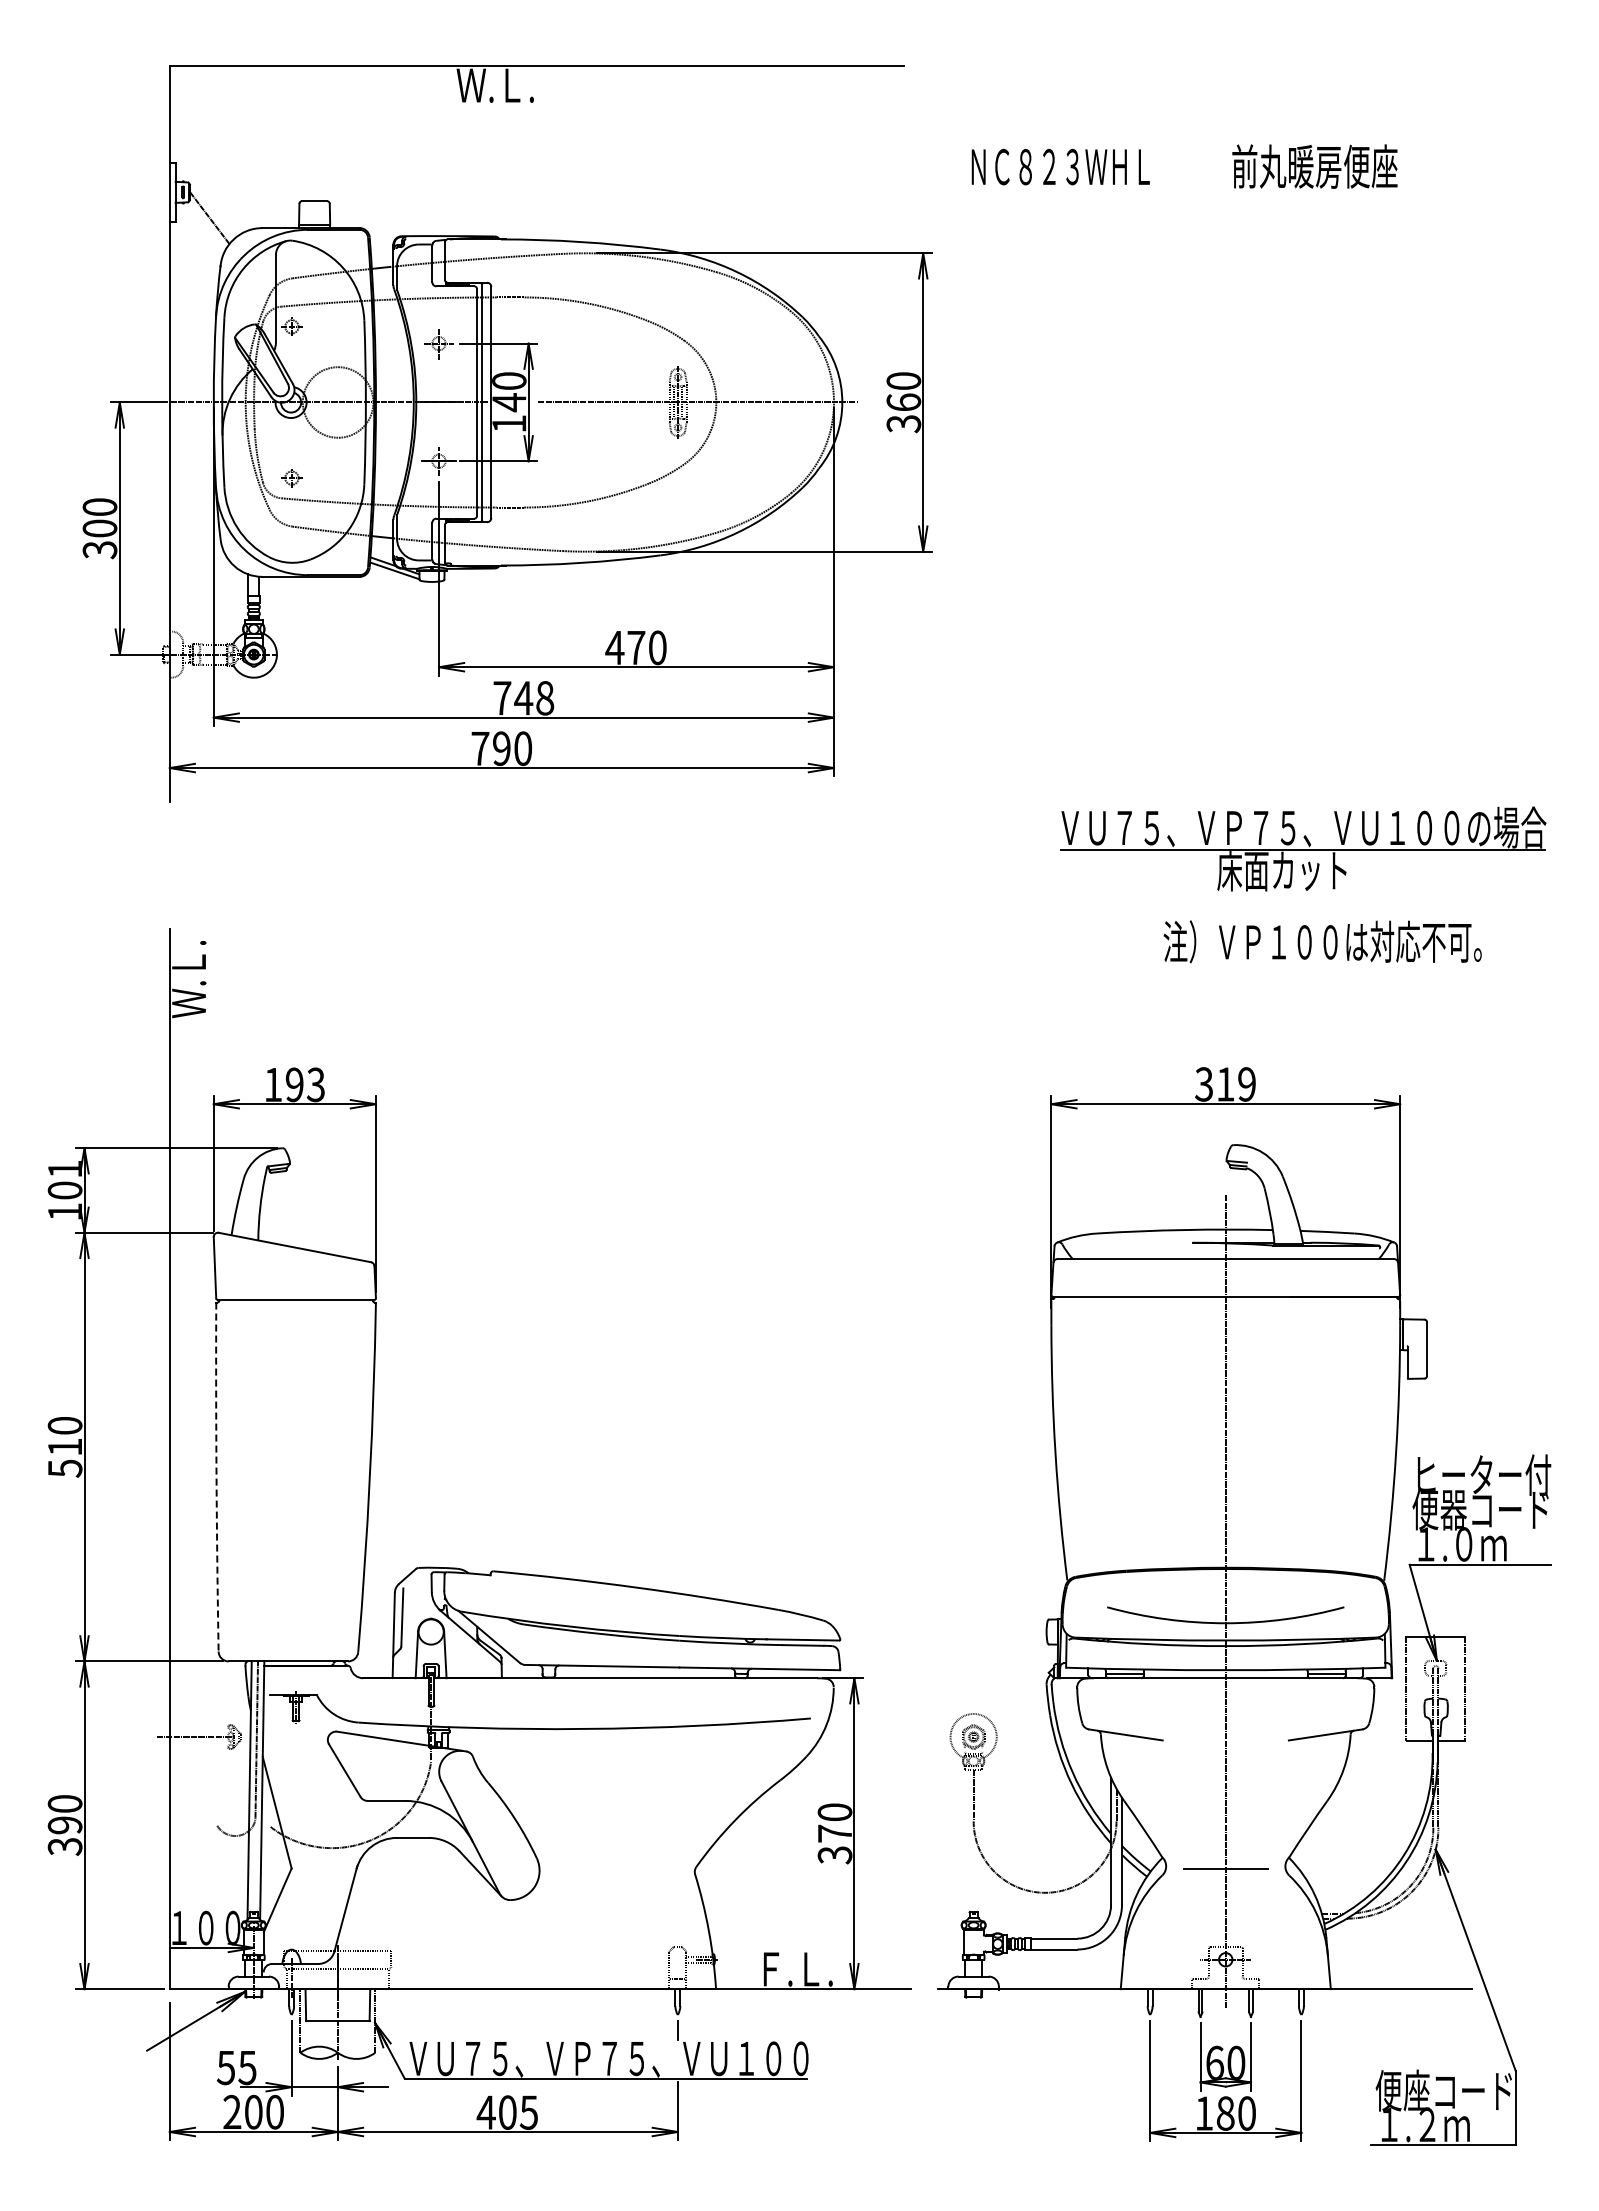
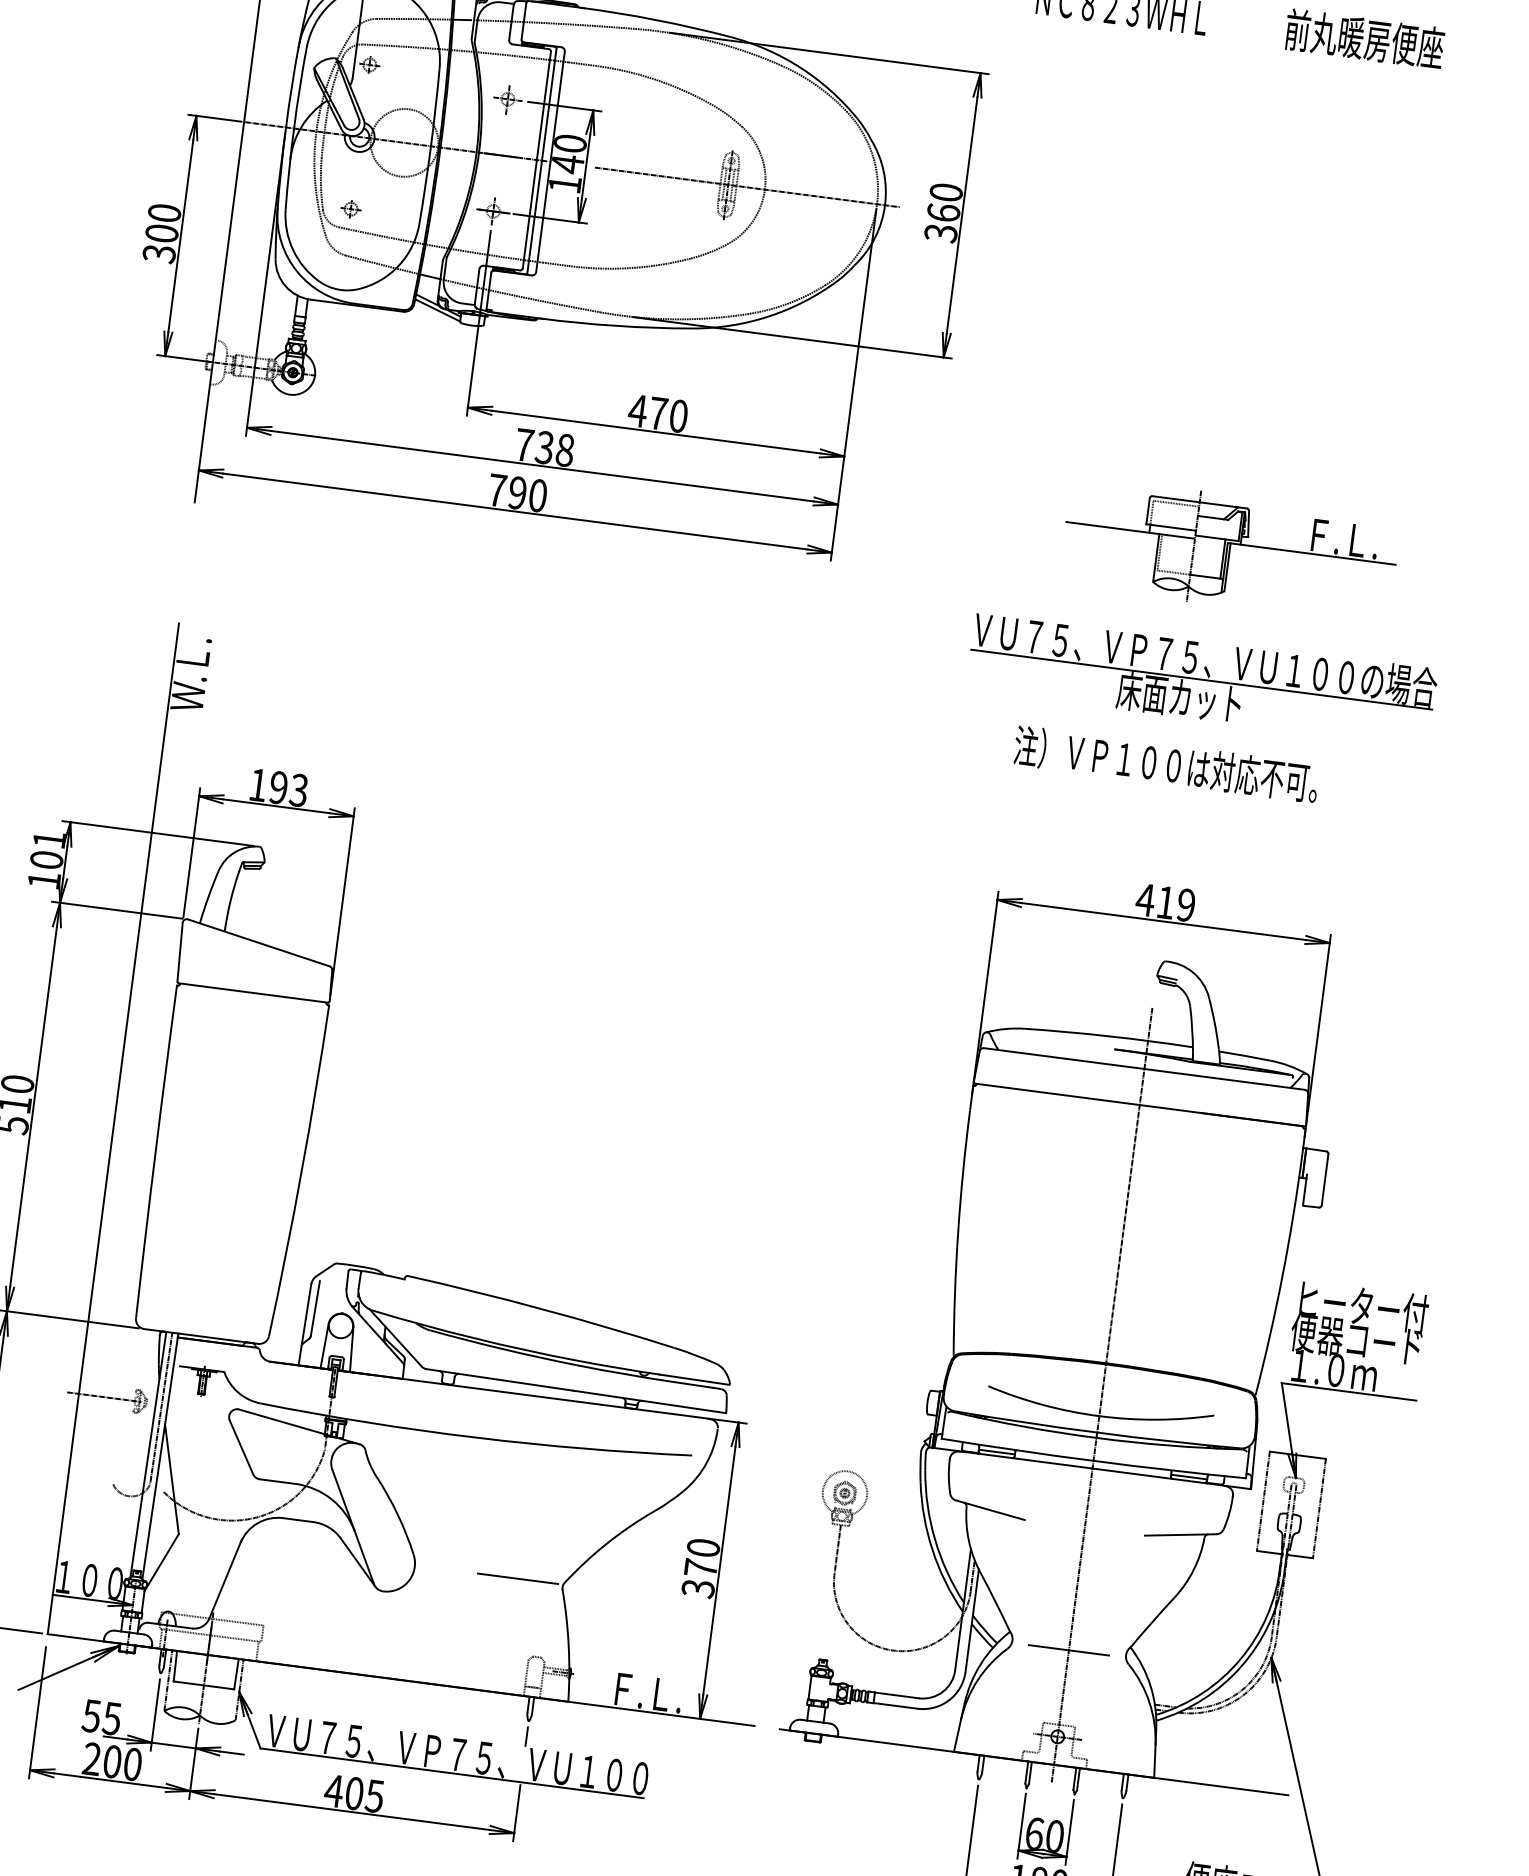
text: (523, 698) -> (544, 447), 748 -> 738
part: (1244, 712) -> (1229, 550), added
part: (1303, 848) -> (1202, 678), moved
text: (1322, 941) -> (1166, 764), moved
text: (1203, 1084) -> (1144, 899), 319 -> 419
arc: (216, 1477) -> (155, 1152), dashed -> solid
line: (647, 1869) -> (517, 1579), added

